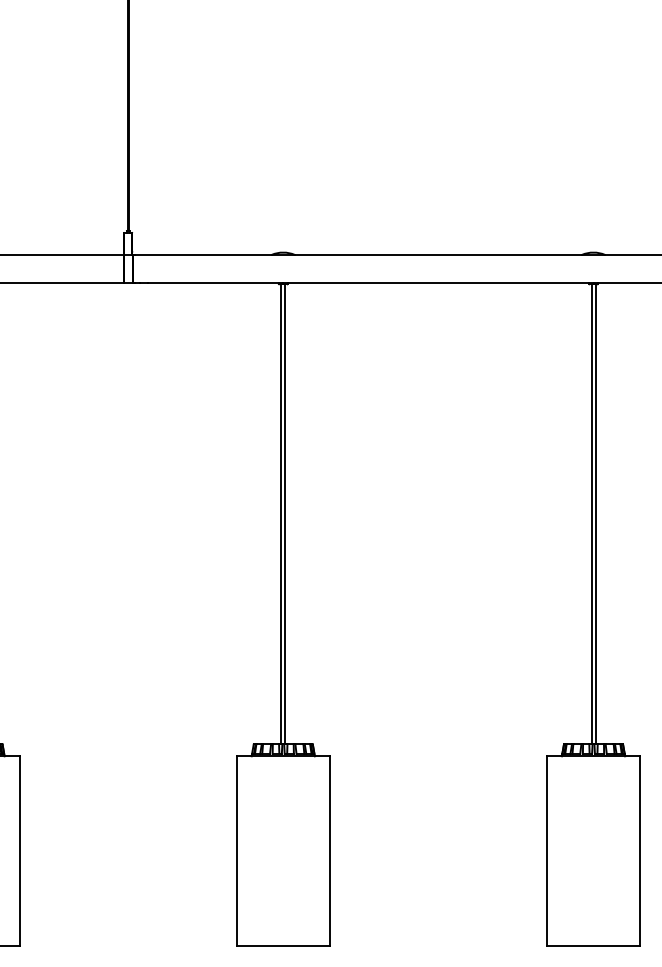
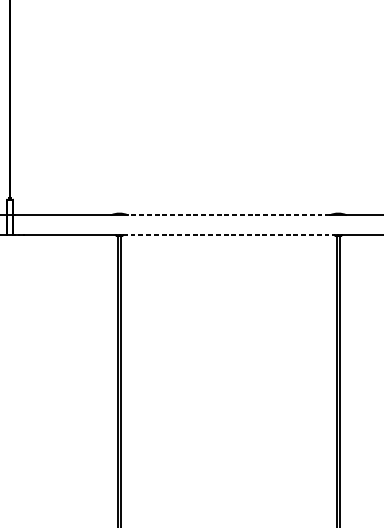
line: (438, 254) -> (229, 214), solid -> dashed
line: (438, 282) -> (229, 234), solid -> dashed

